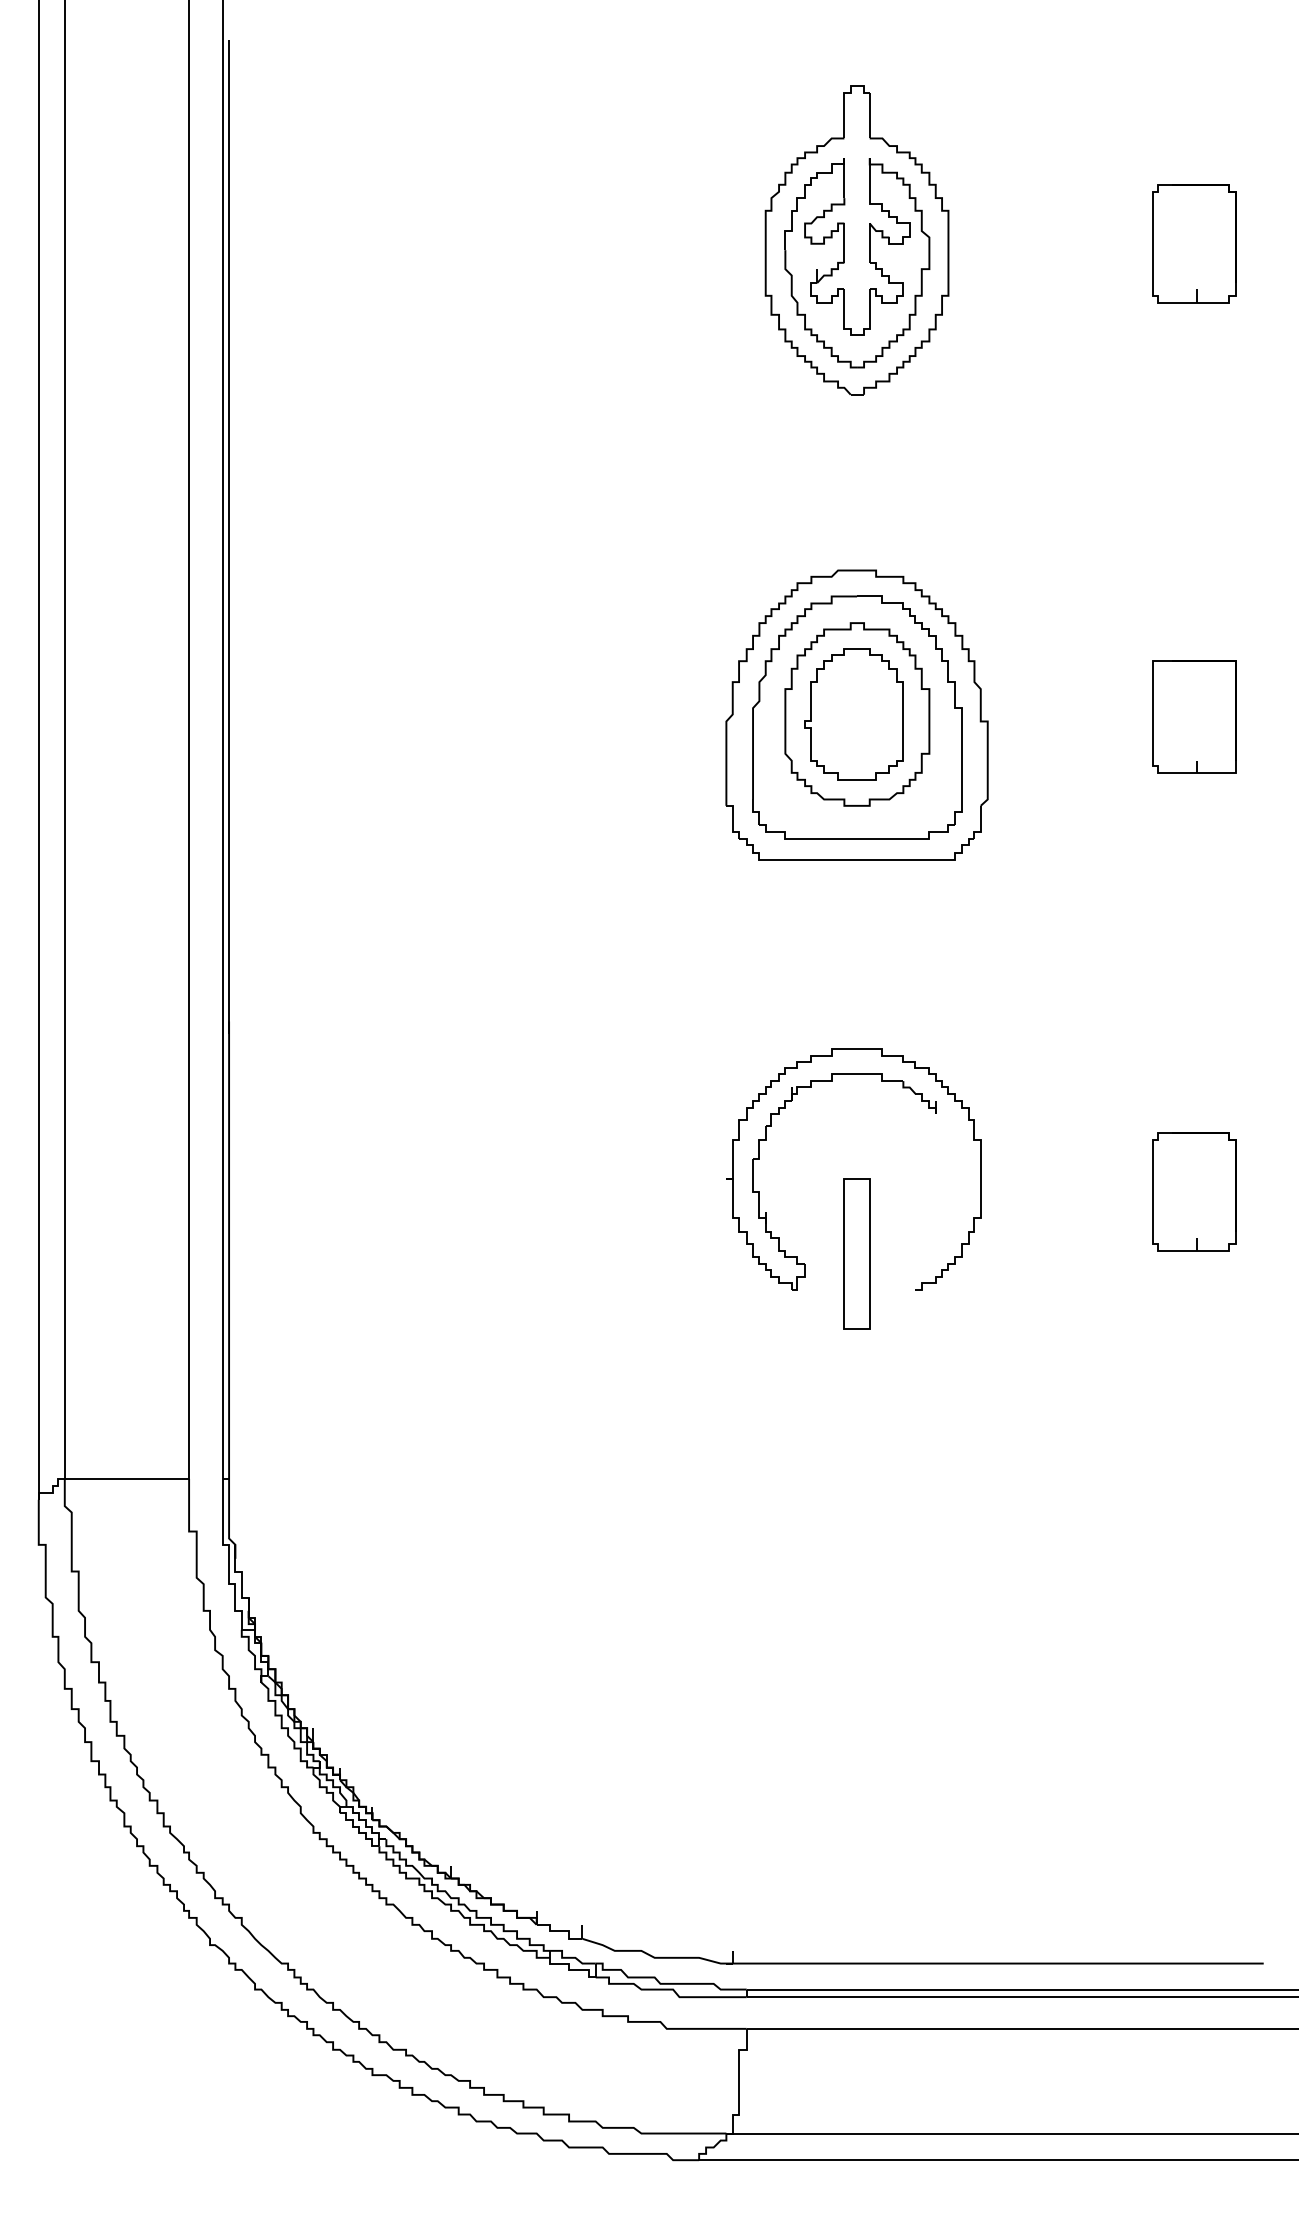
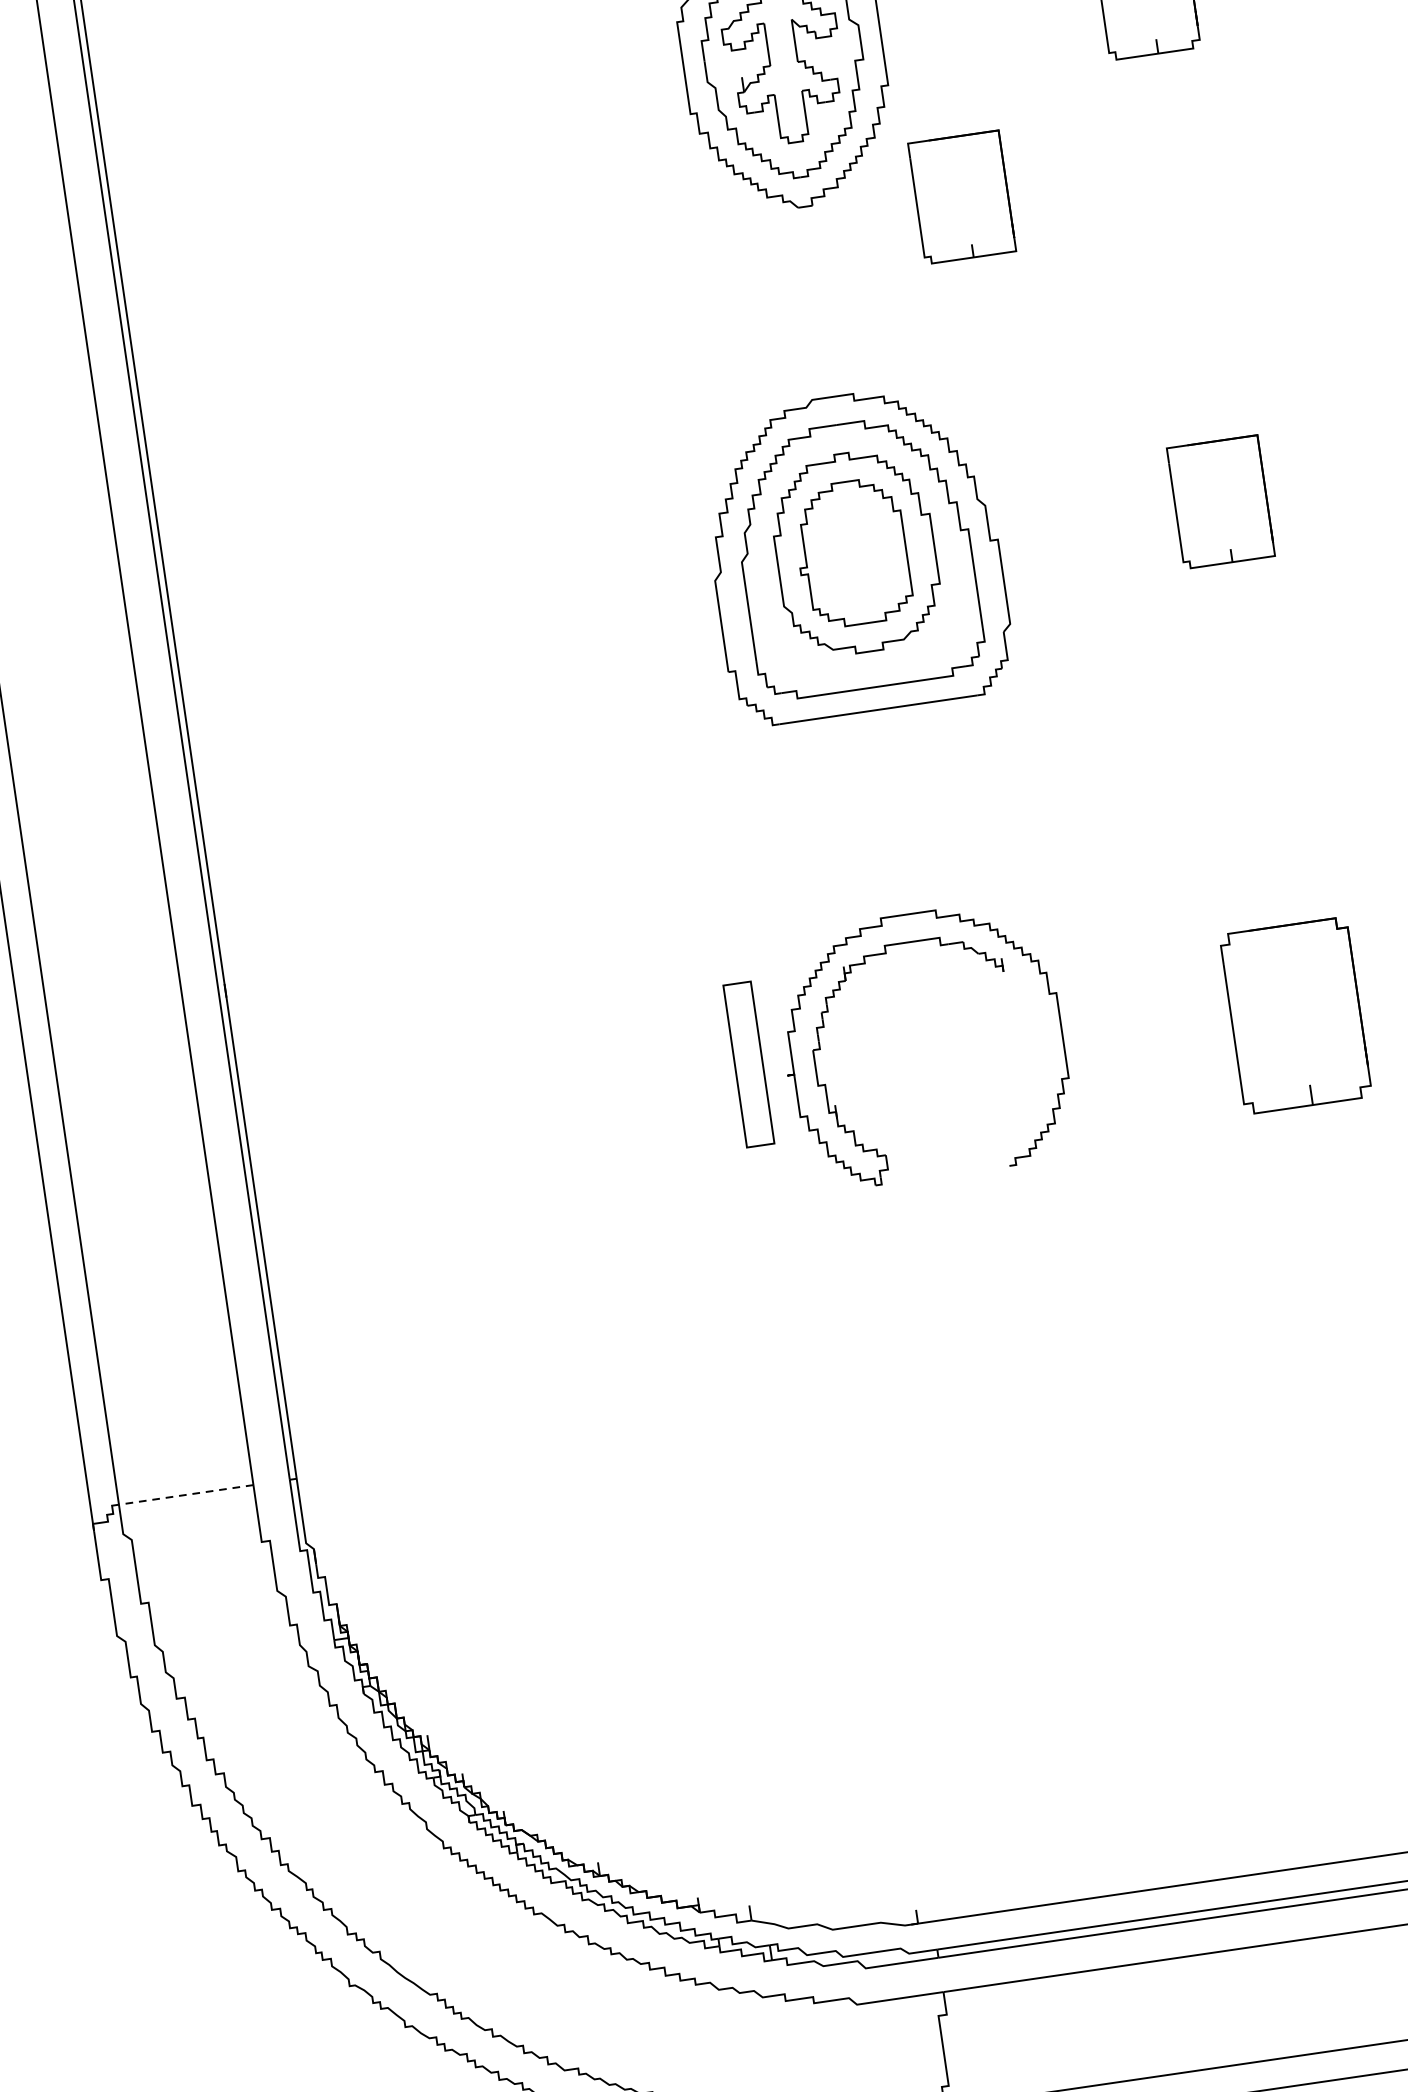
part: (1000, 406) -> (962, 196), added
part: (1194, 1191) -> (1295, 1015), size x1.4
part: (856, 1253) -> (748, 1064), moved
line: (126, 1478) -> (185, 1494), solid -> dashed

